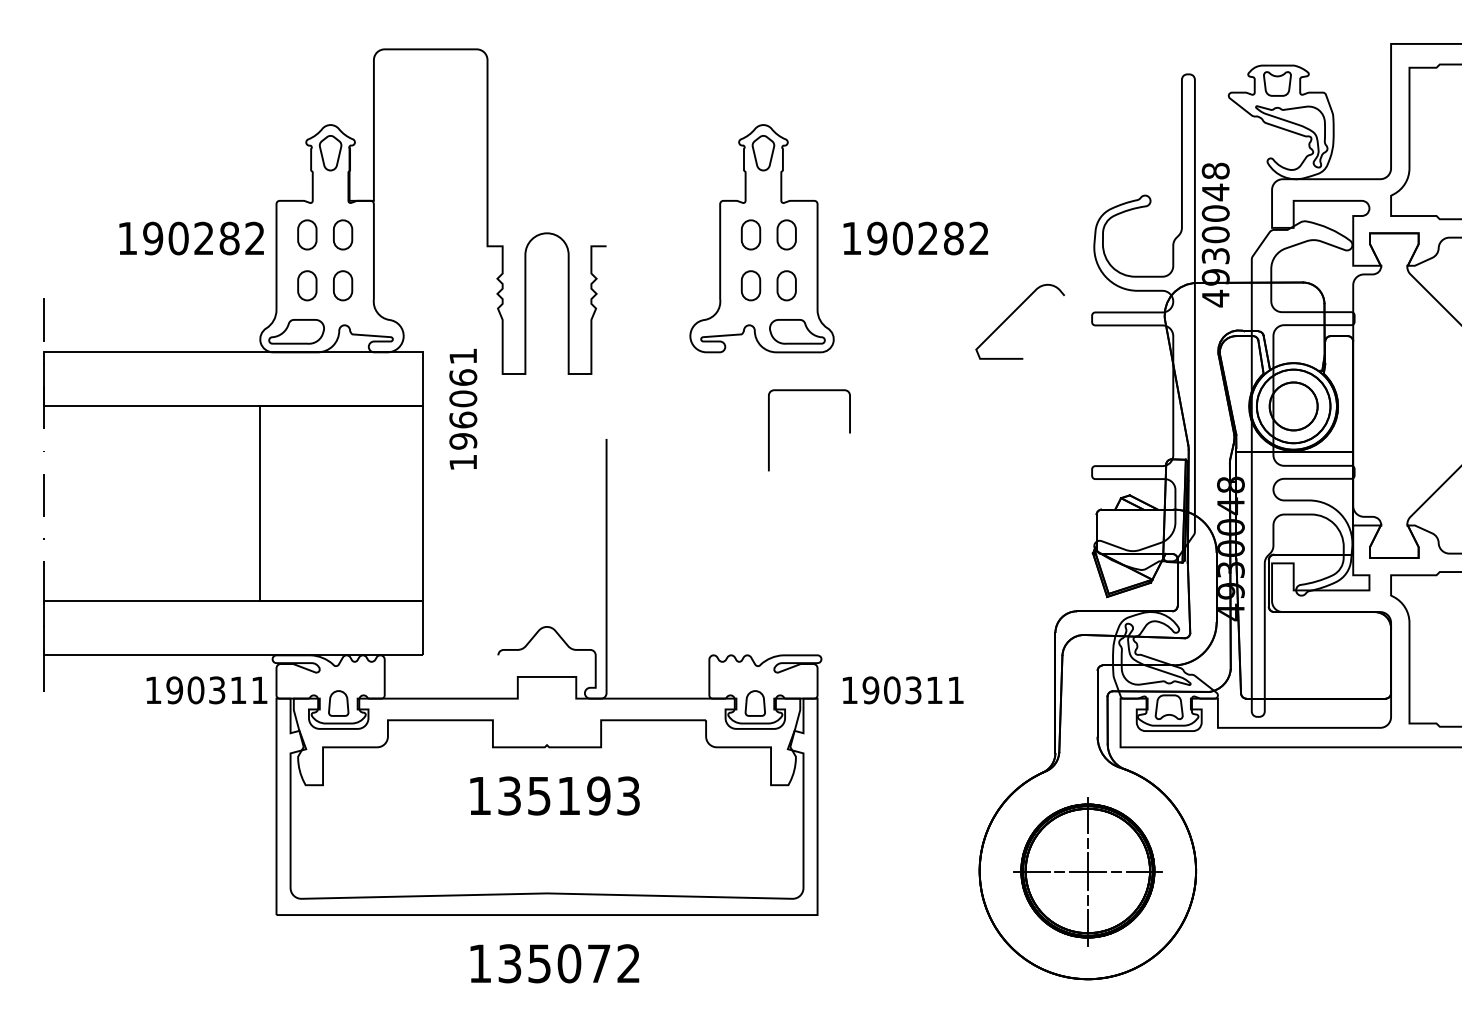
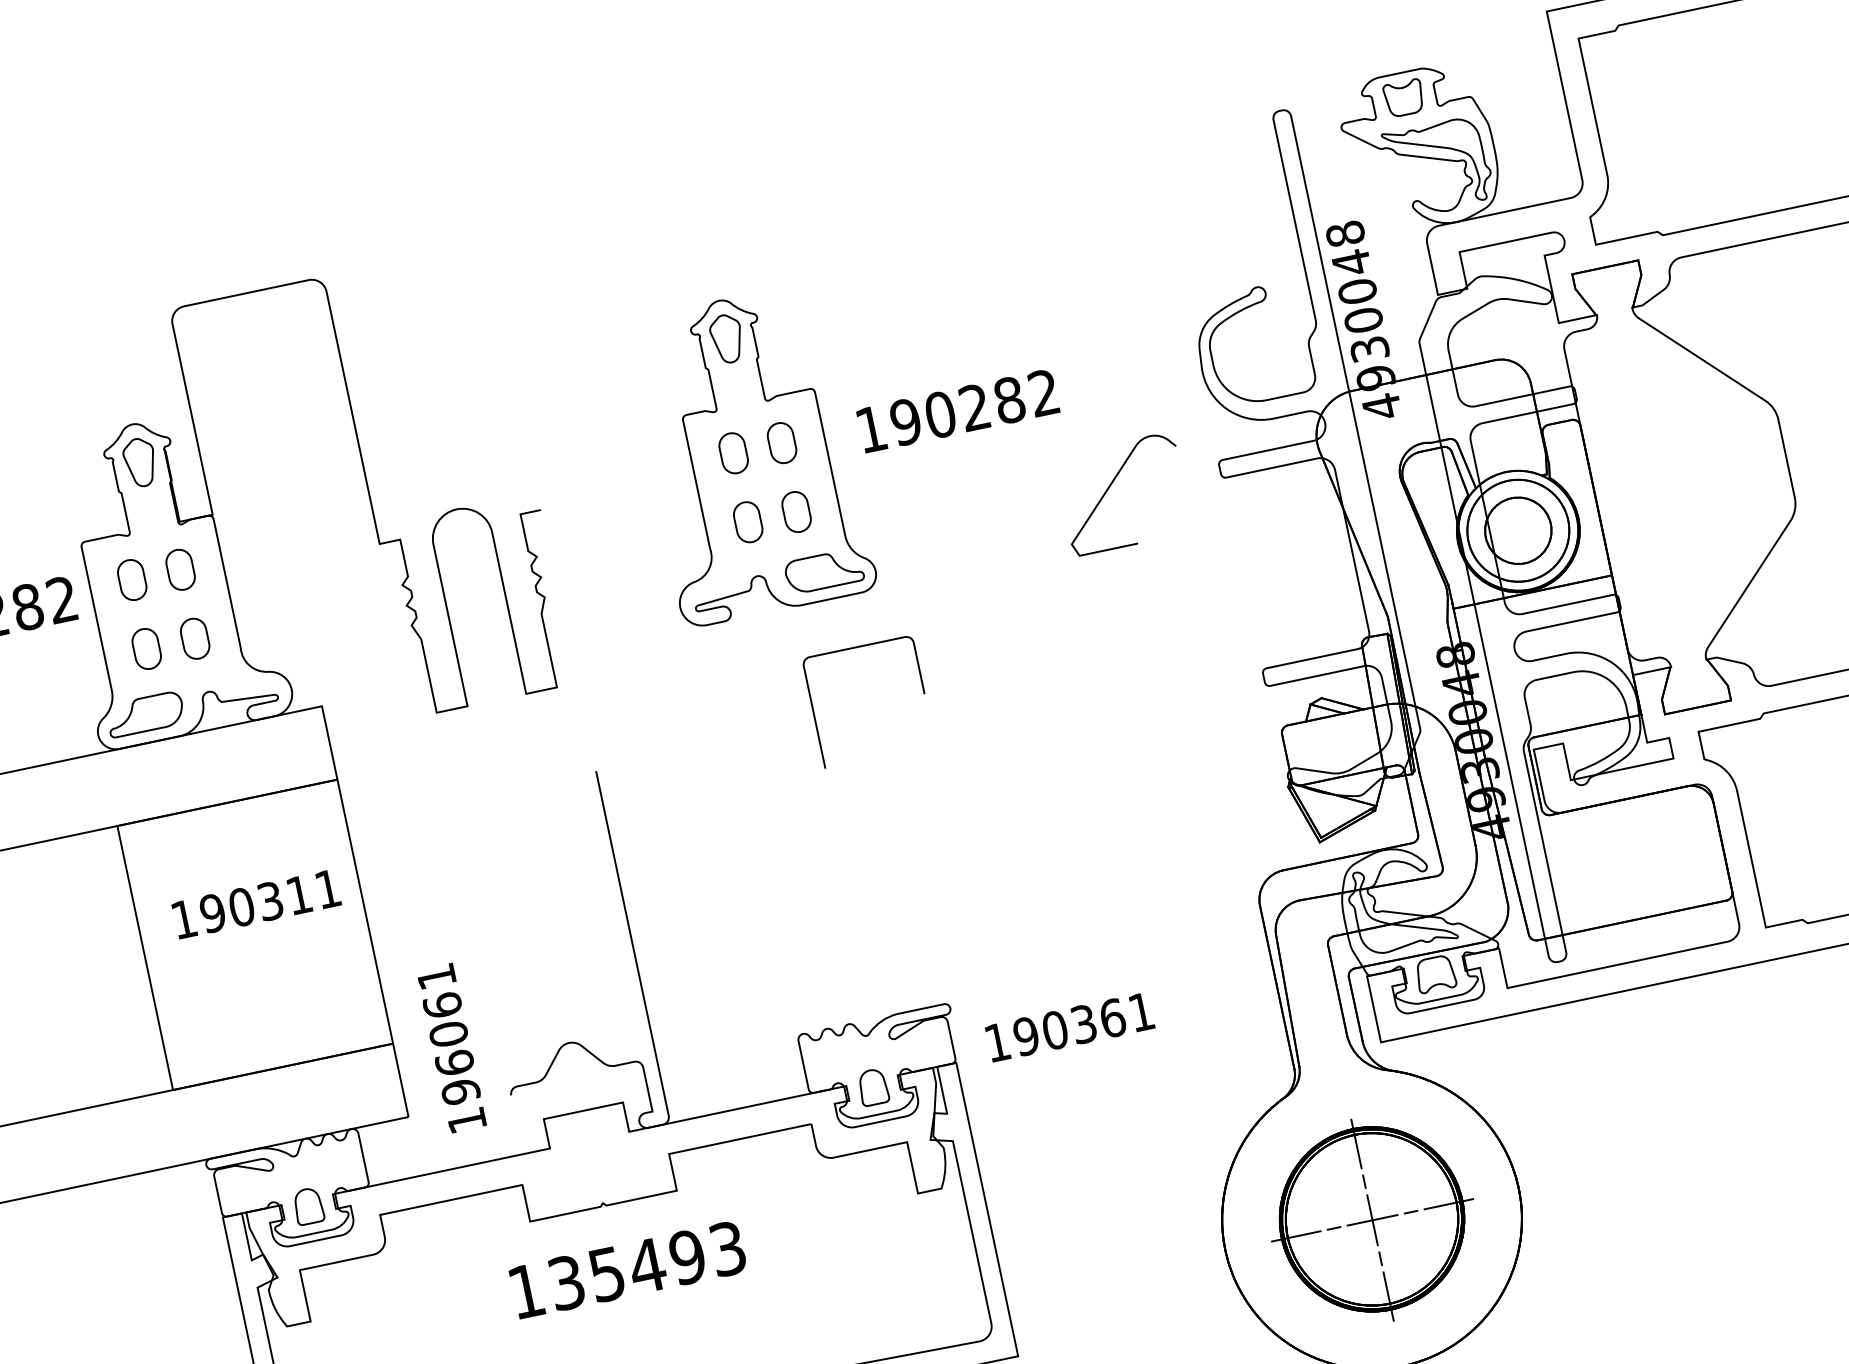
text: (463, 408) -> (451, 1047), moved
text: (206, 690) -> (256, 904), moved
text: (934, 690) -> (1112, 1018), 190311 -> 190361
text: (568, 795) -> (646, 1265), 135193 -> 135493

